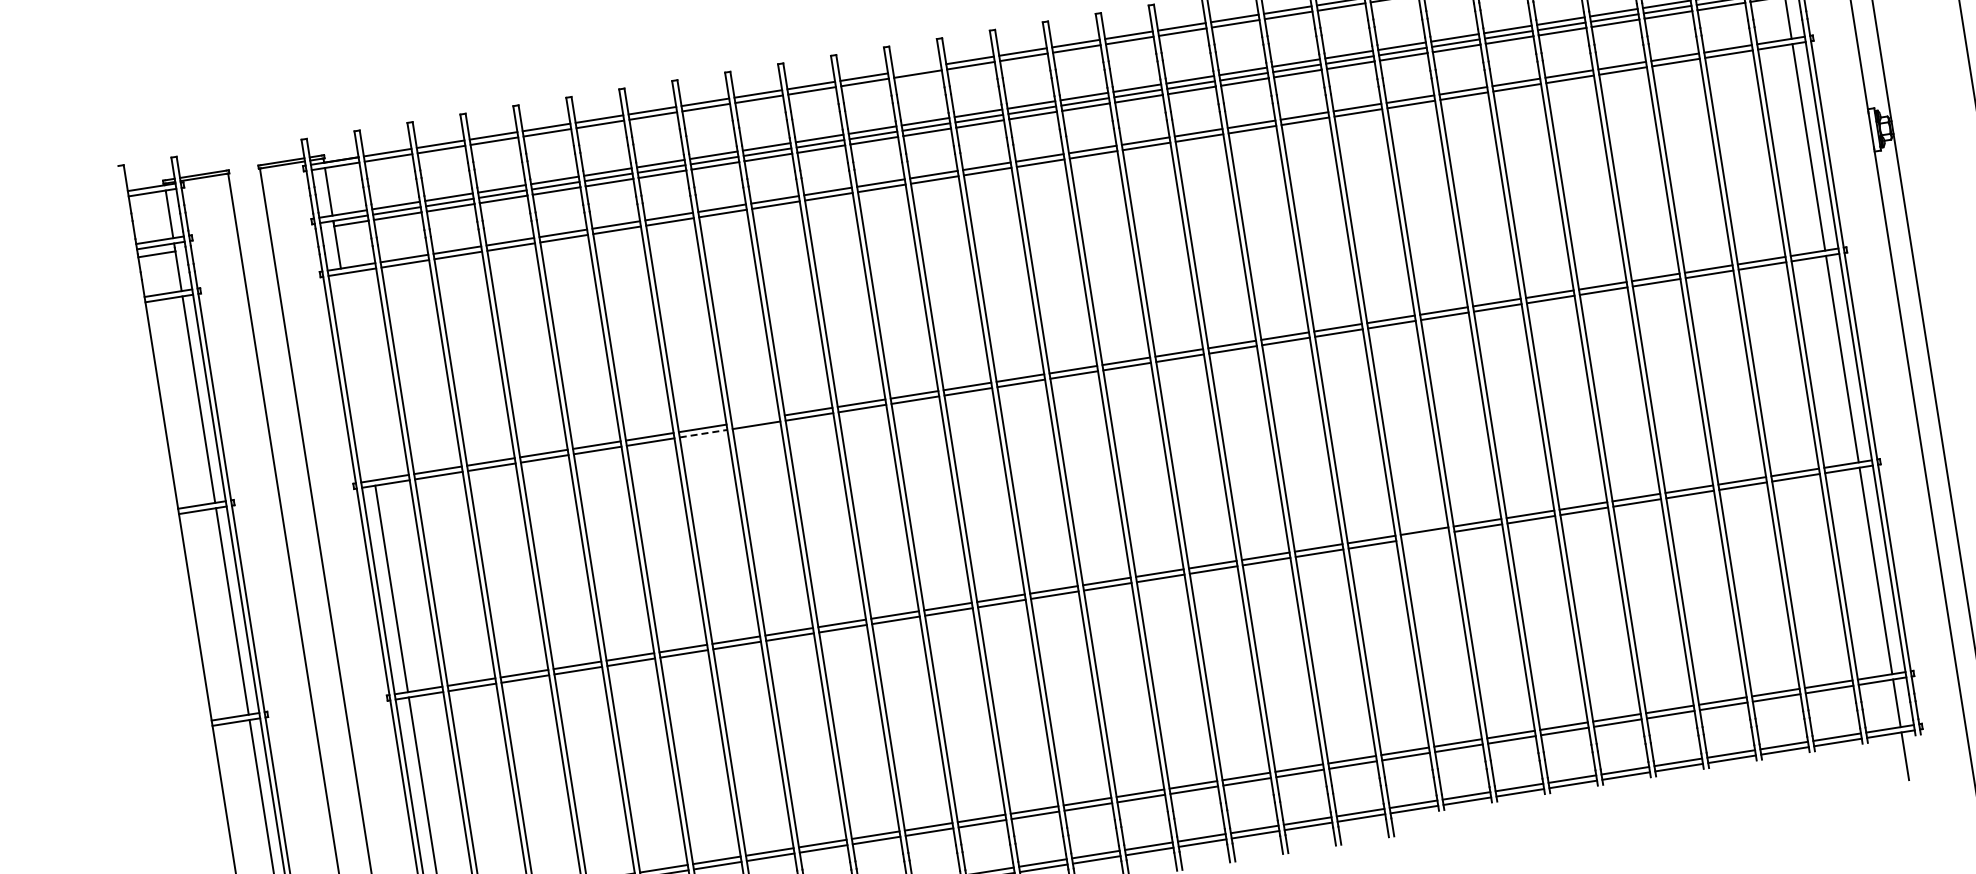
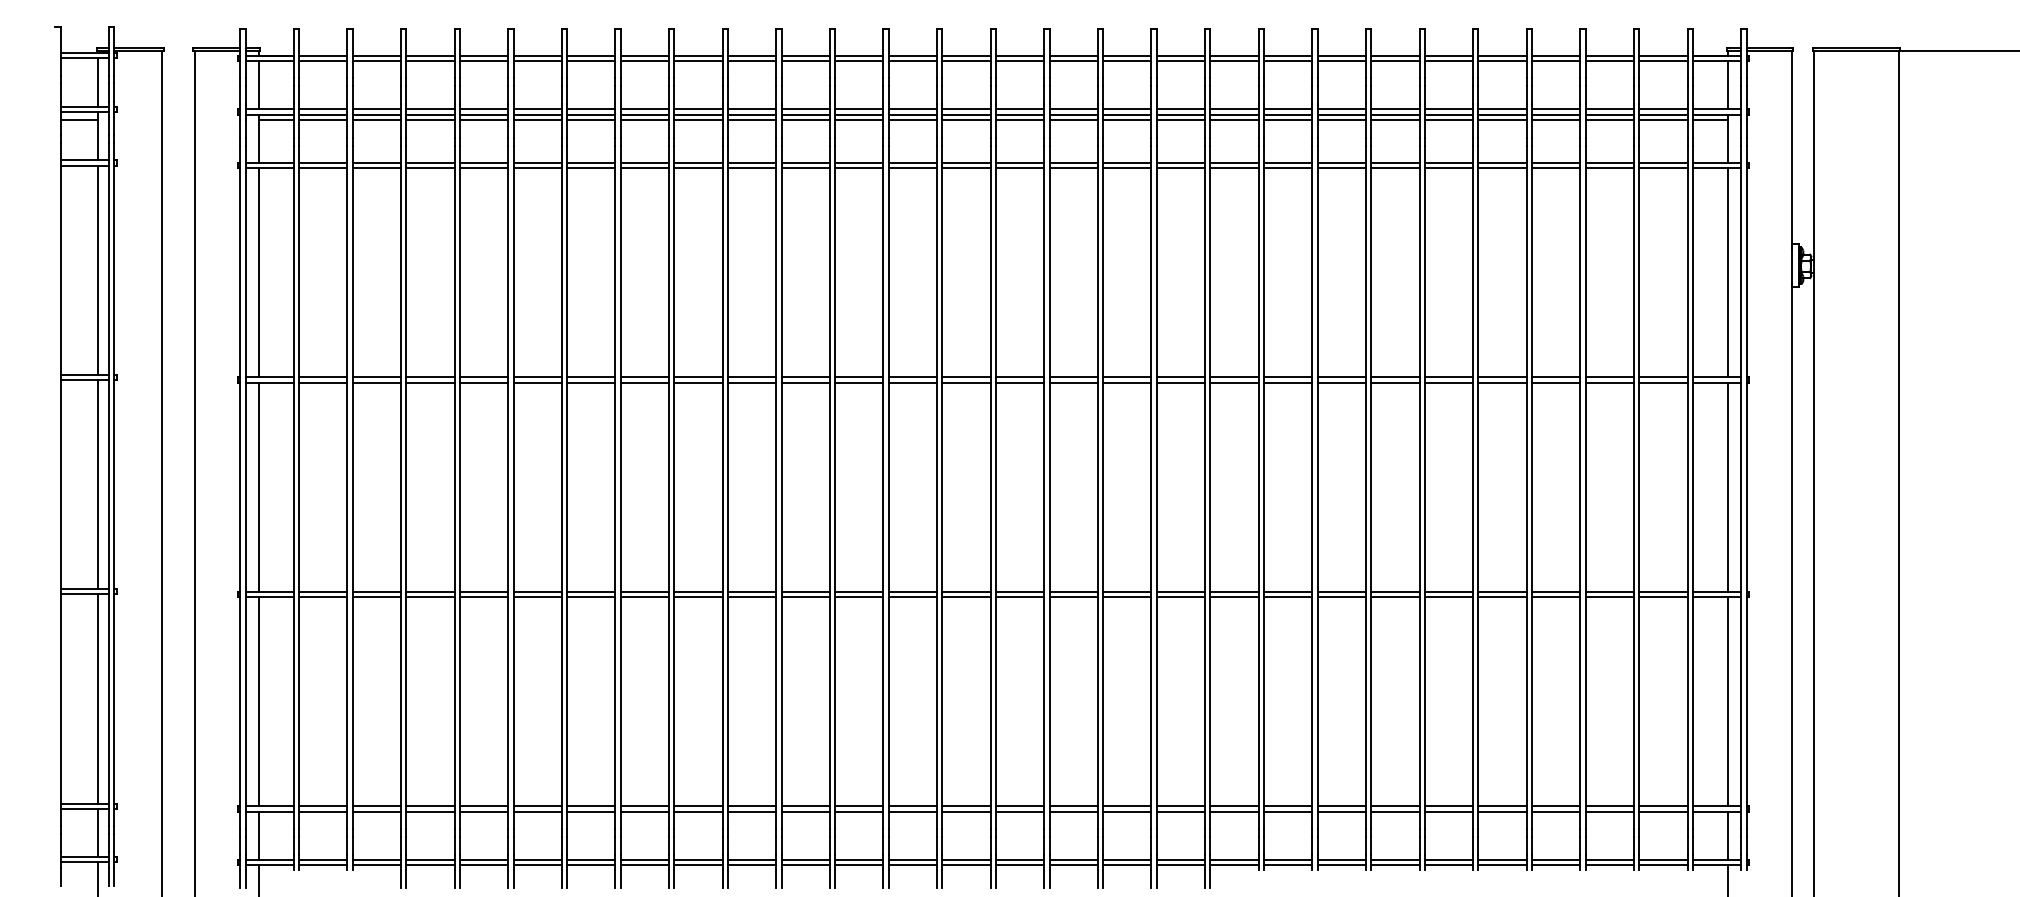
line: (917, 68) -> (859, 55), added
line: (357, 376) -> (258, 272), added
line: (755, 420) -> (644, 377), added
line: (703, 433) -> (591, 382), dashed -> solid
line: (1425, 536) -> (1288, 597), added

